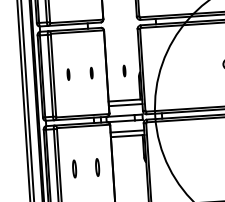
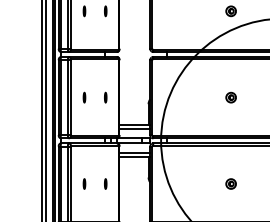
part: (124, 70) -> (135, 97), removed
part: (97, 166) -> (105, 183), size x0.62
part: (74, 168) -> (84, 183), size x0.62

